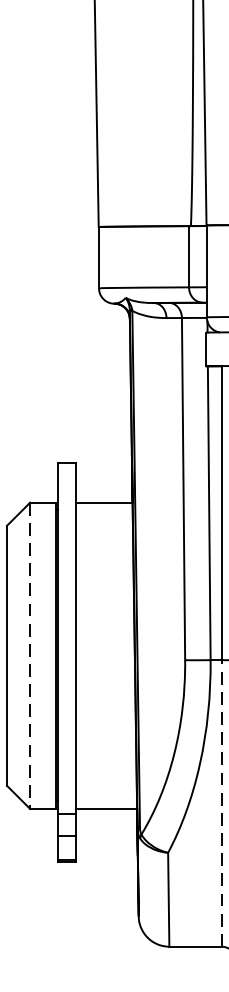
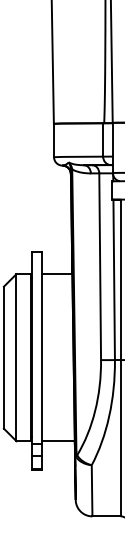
line: (30, 655) -> (16, 357), dashed -> solid
line: (220, 802) -> (120, 437), dashed -> solid

